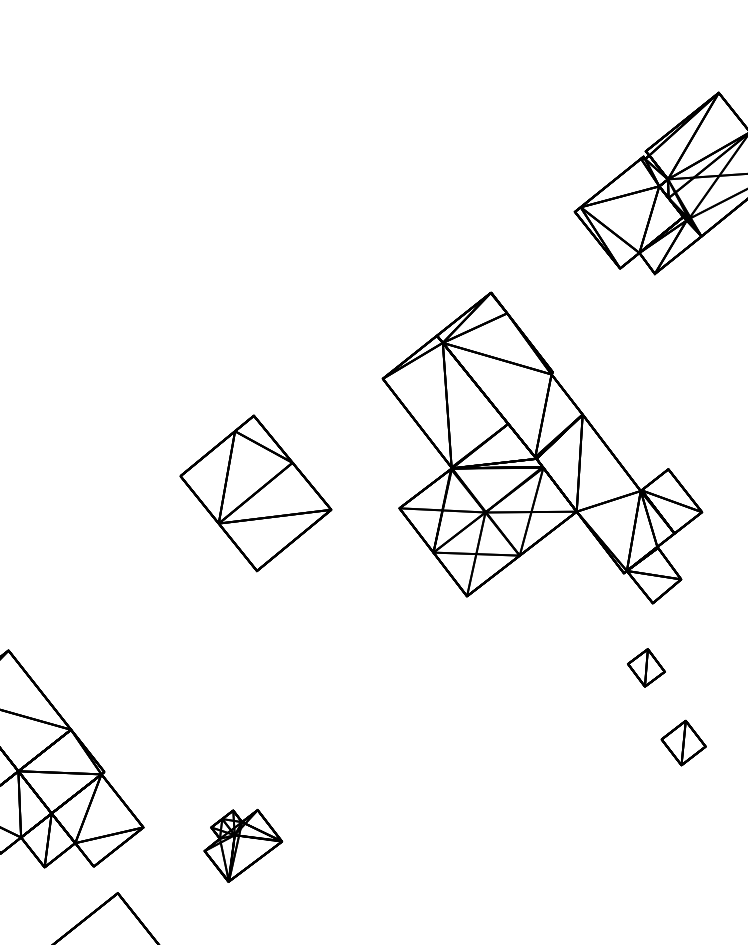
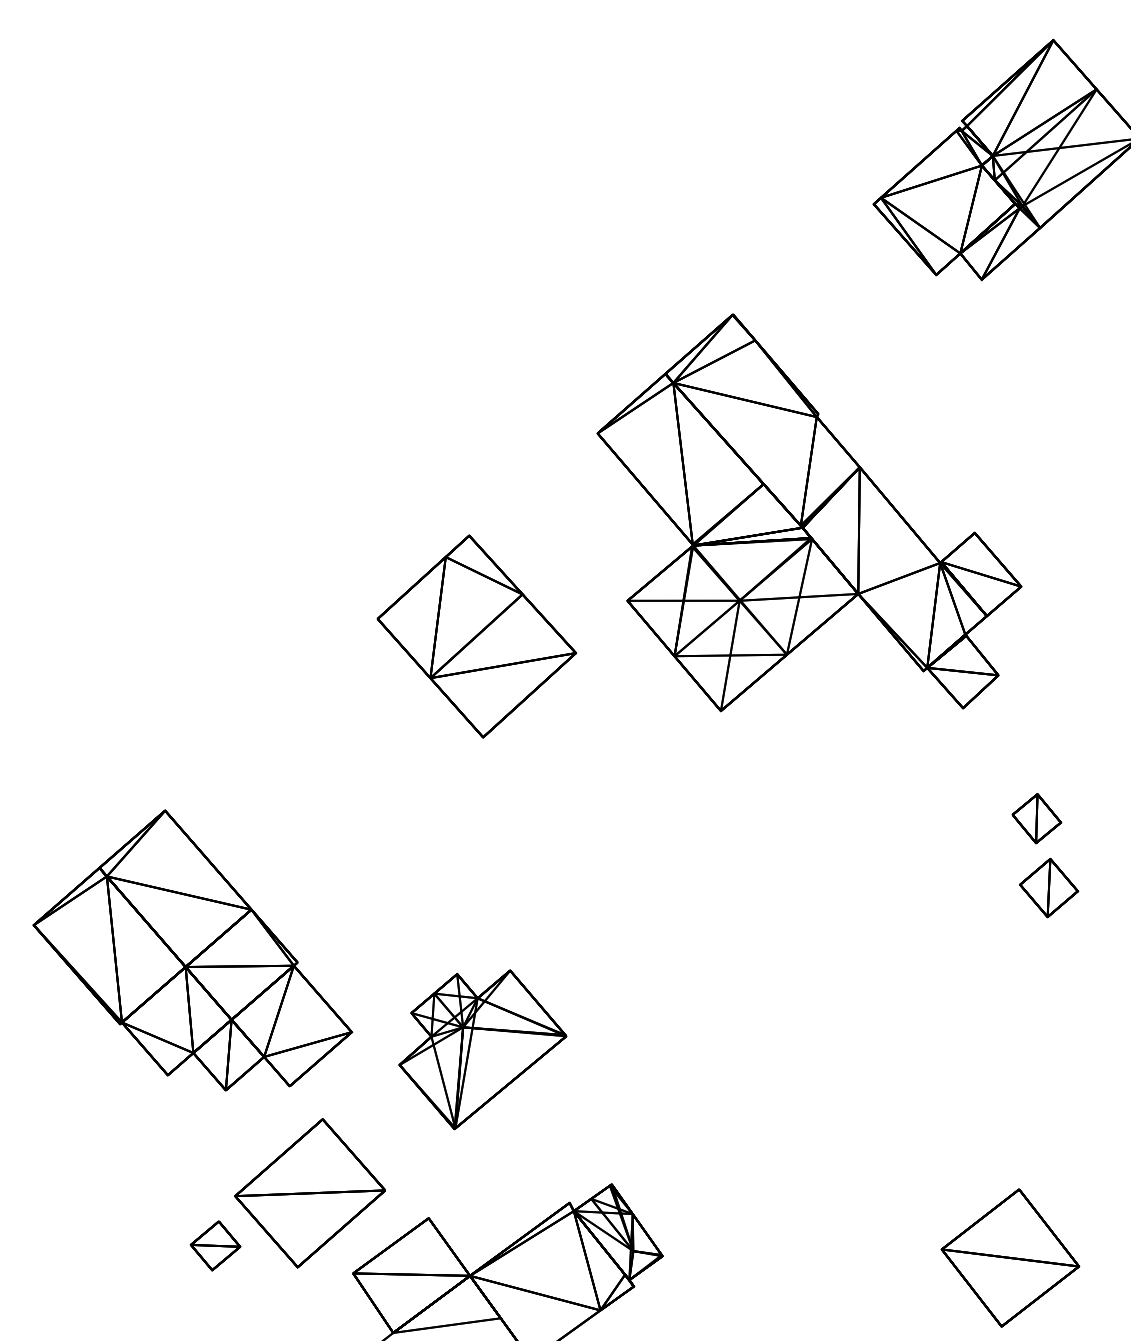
part: (542, 447) -> (809, 512), moved
part: (255, 493) -> (476, 636), moved
part: (646, 667) -> (1036, 818), moved
part: (243, 845) -> (482, 1049), size x1.67

